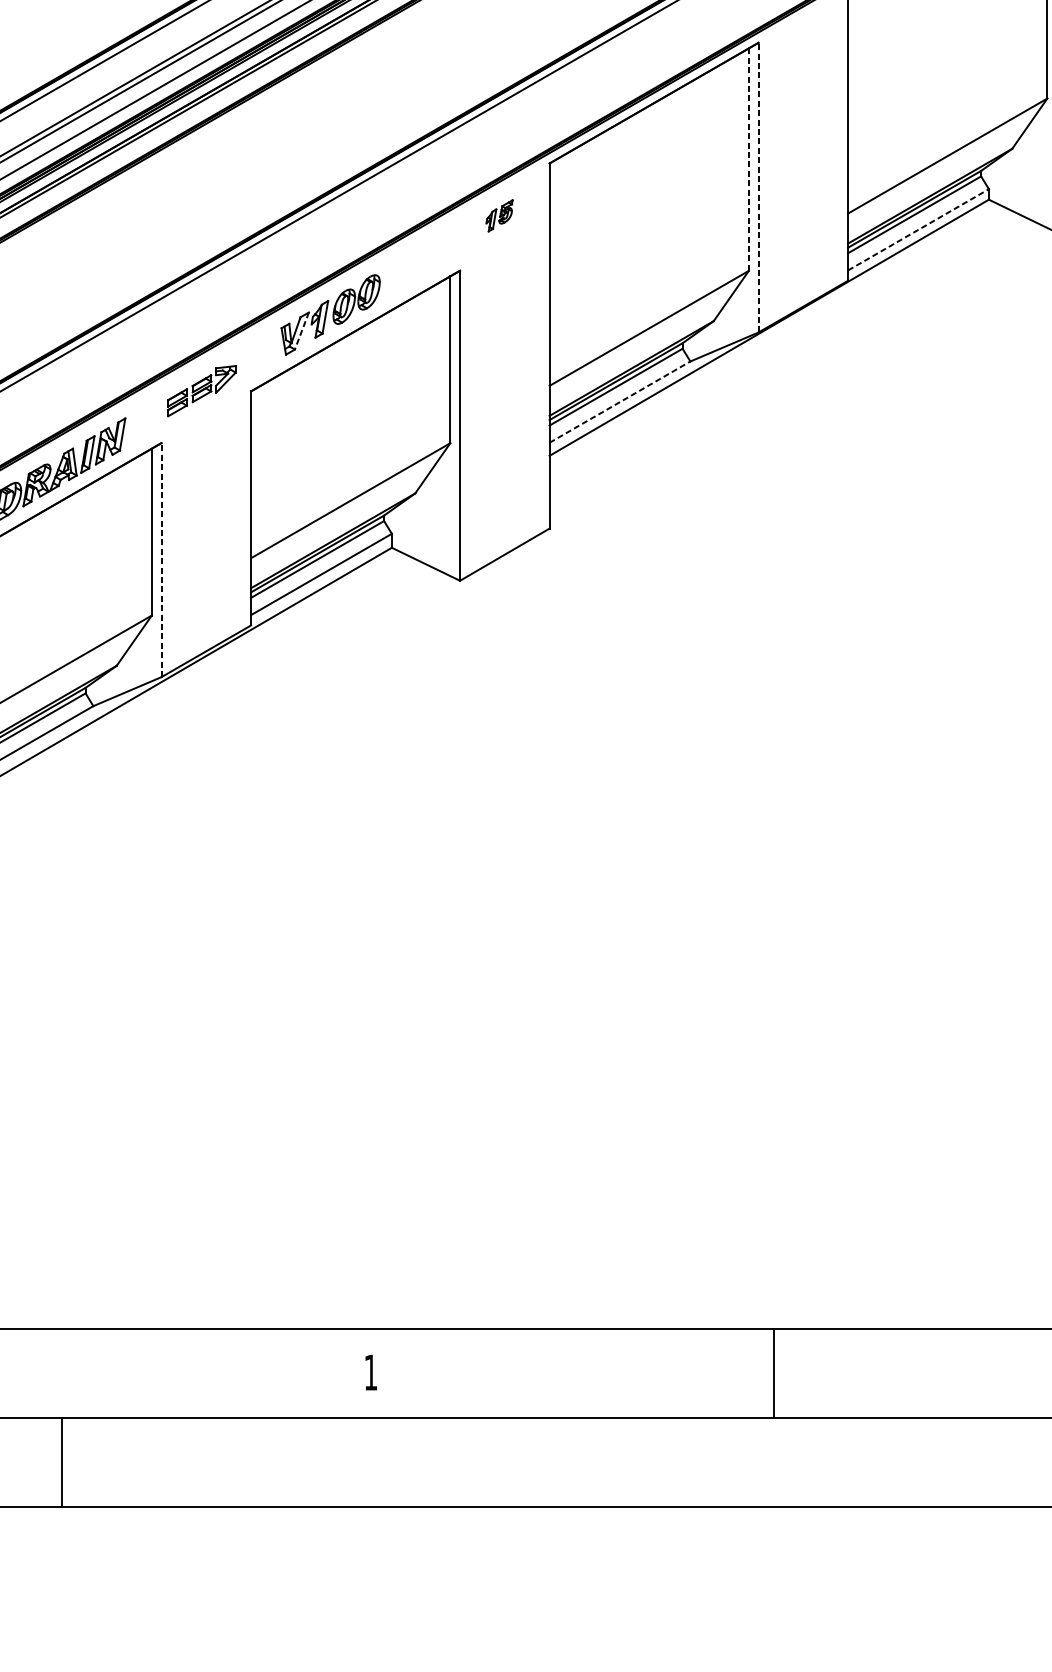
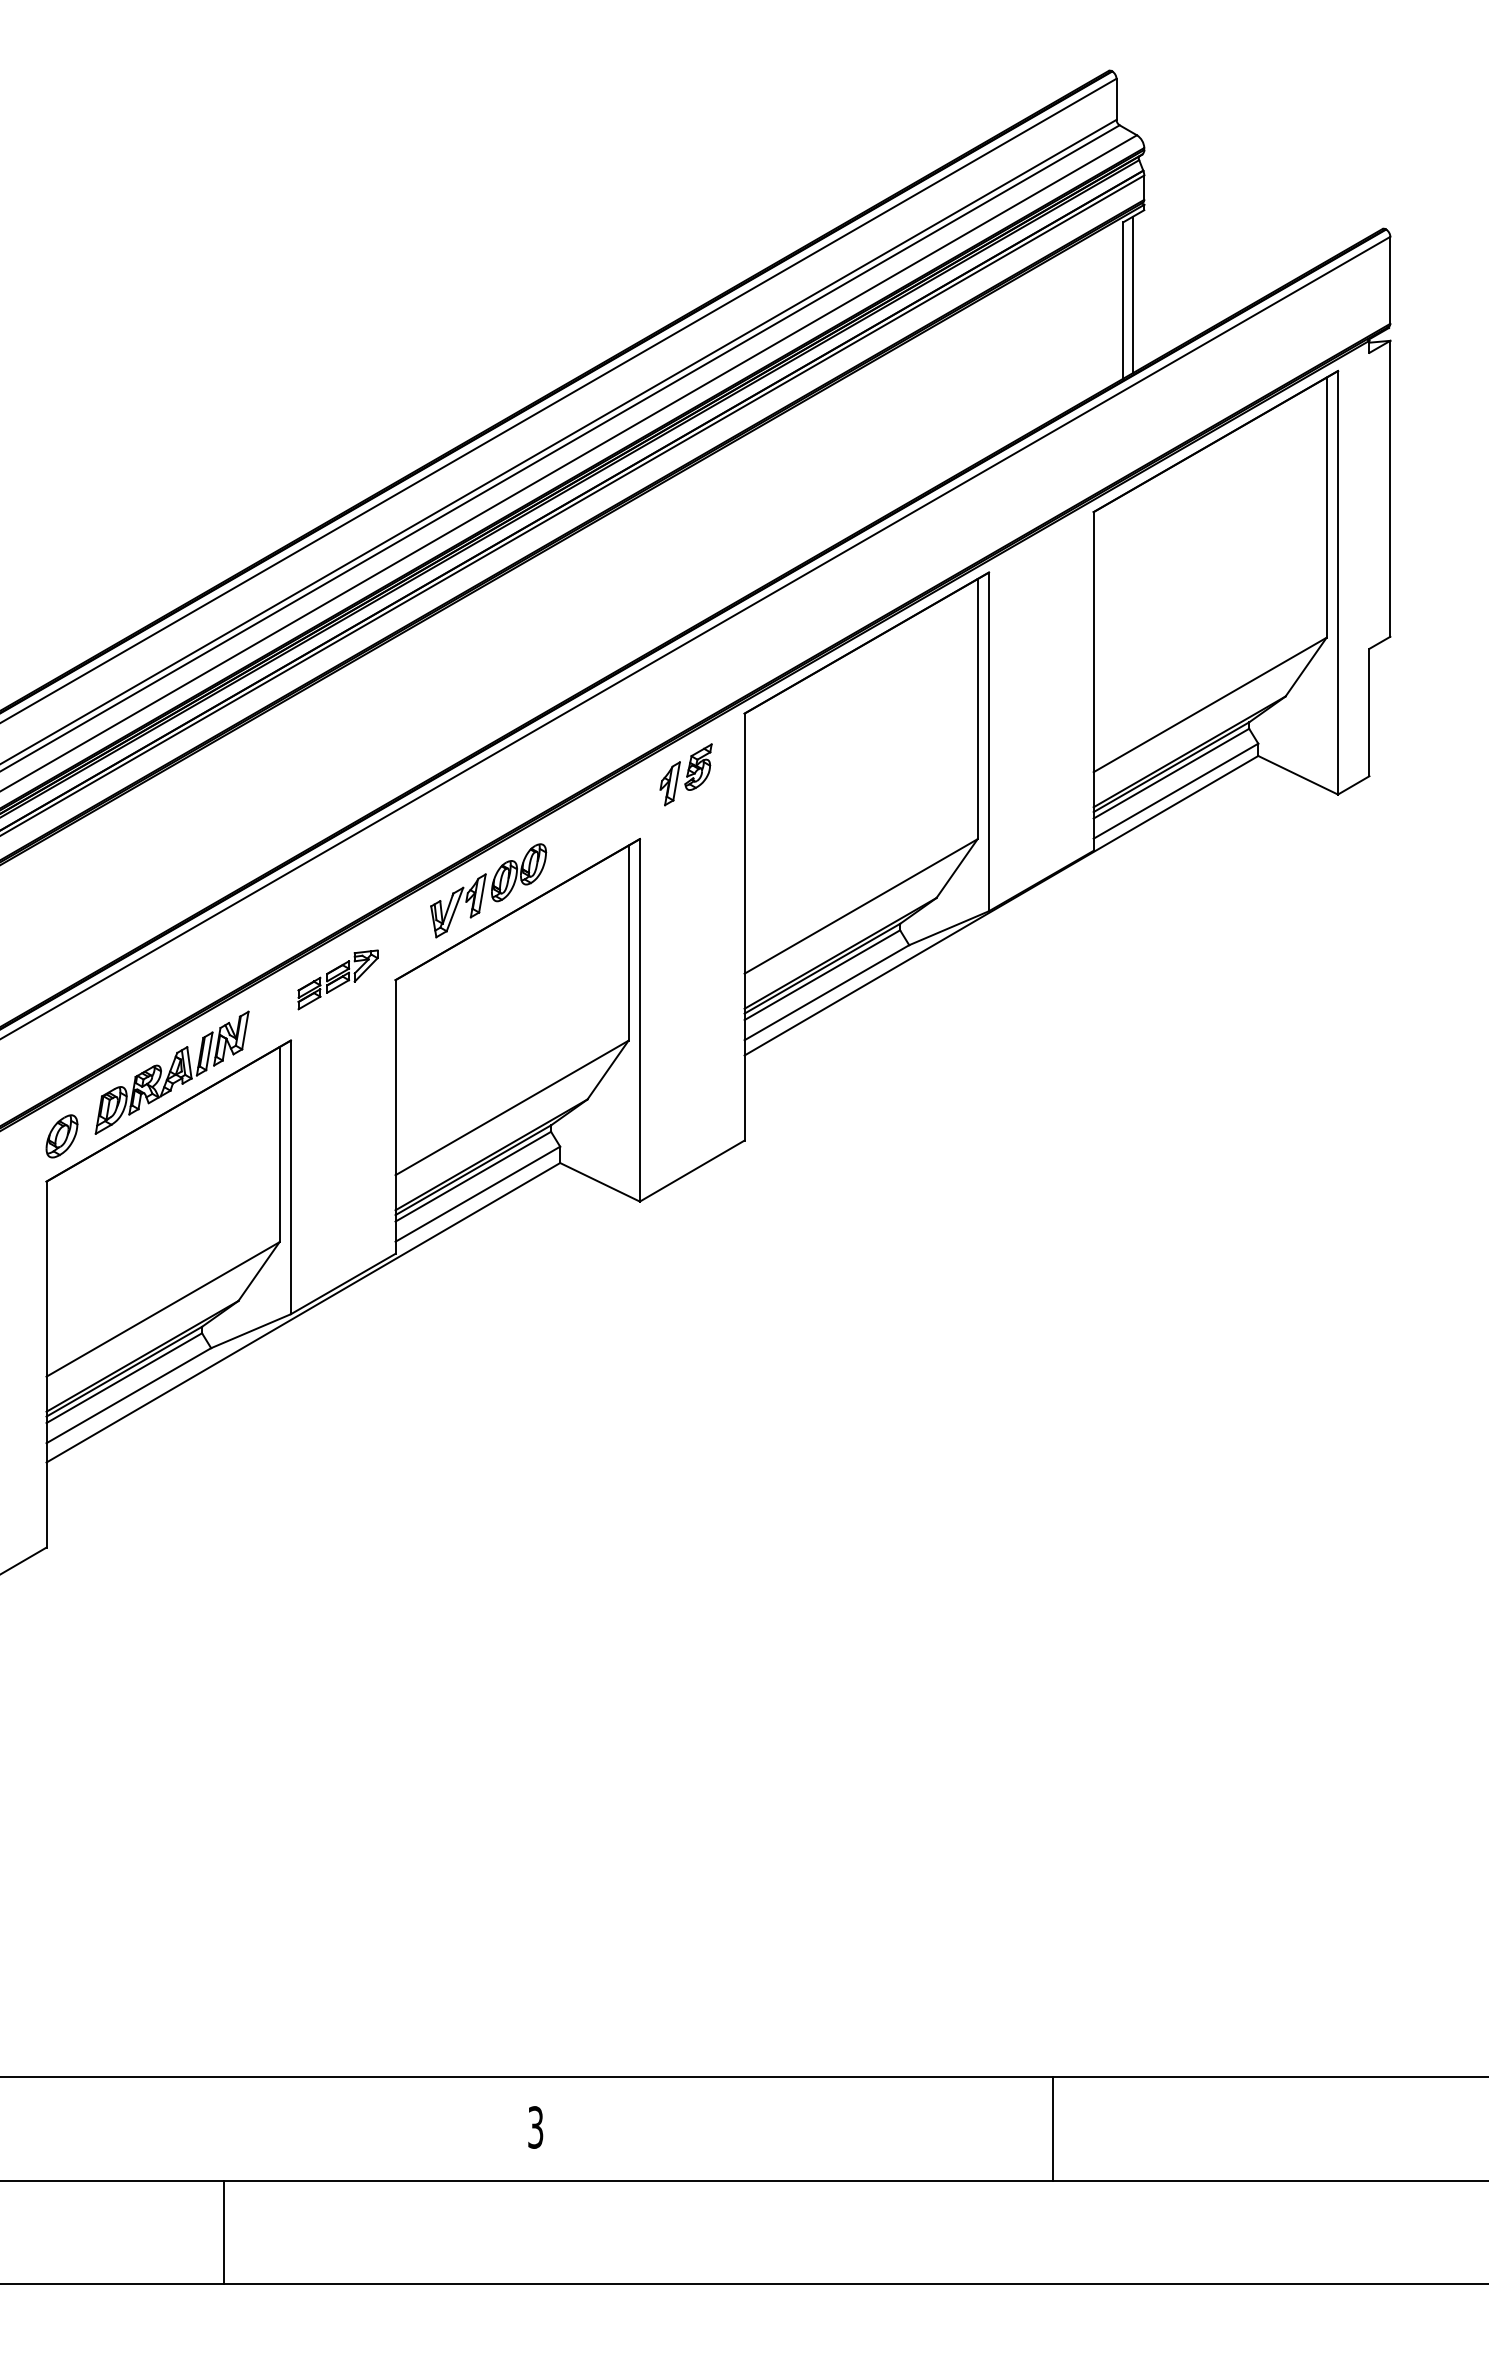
line: (748, 159) -> (977, 709), dashed -> solid
line: (758, 187) -> (988, 741), dashed -> solid
part: (499, 215) -> (685, 774), size x1.67
line: (918, 229) -> (1176, 790), dashed -> solid
line: (301, 331) -> (454, 910), dashed -> solid
line: (620, 401) -> (827, 992), dashed -> solid
line: (161, 560) -> (290, 1177), dashed -> solid
text: (370, 1372) -> (535, 2127), 1 -> 3
line: (774, 1373) -> (1053, 2128), moved
line: (62, 1462) -> (223, 2232), moved

